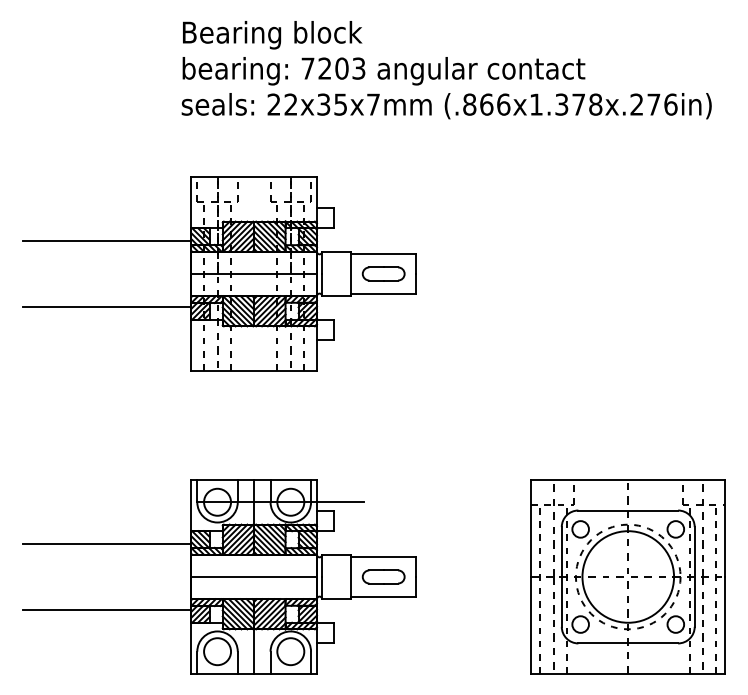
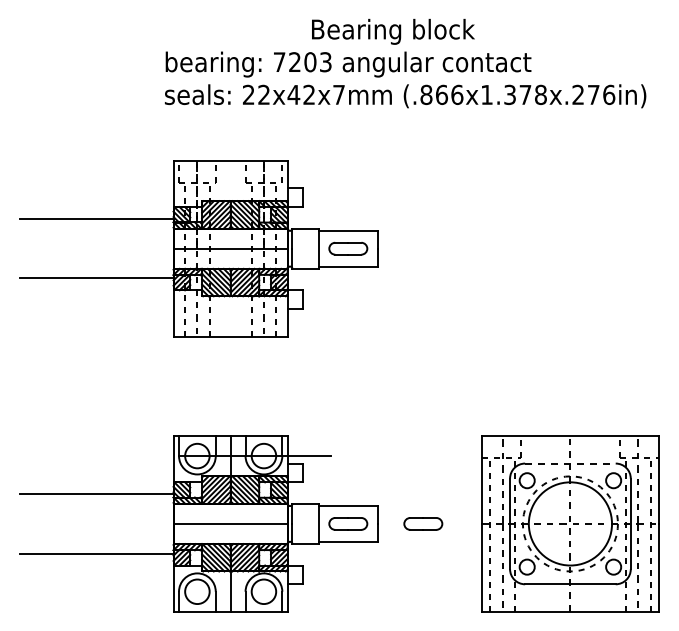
text: (272, 34) -> (393, 31), moved
text: (331, 104) -> (300, 94), 22x35x7mm -> 22x42x7mm
line: (628, 510) -> (570, 463), solid -> dashed
part: (466, 576) -> (423, 523), added

